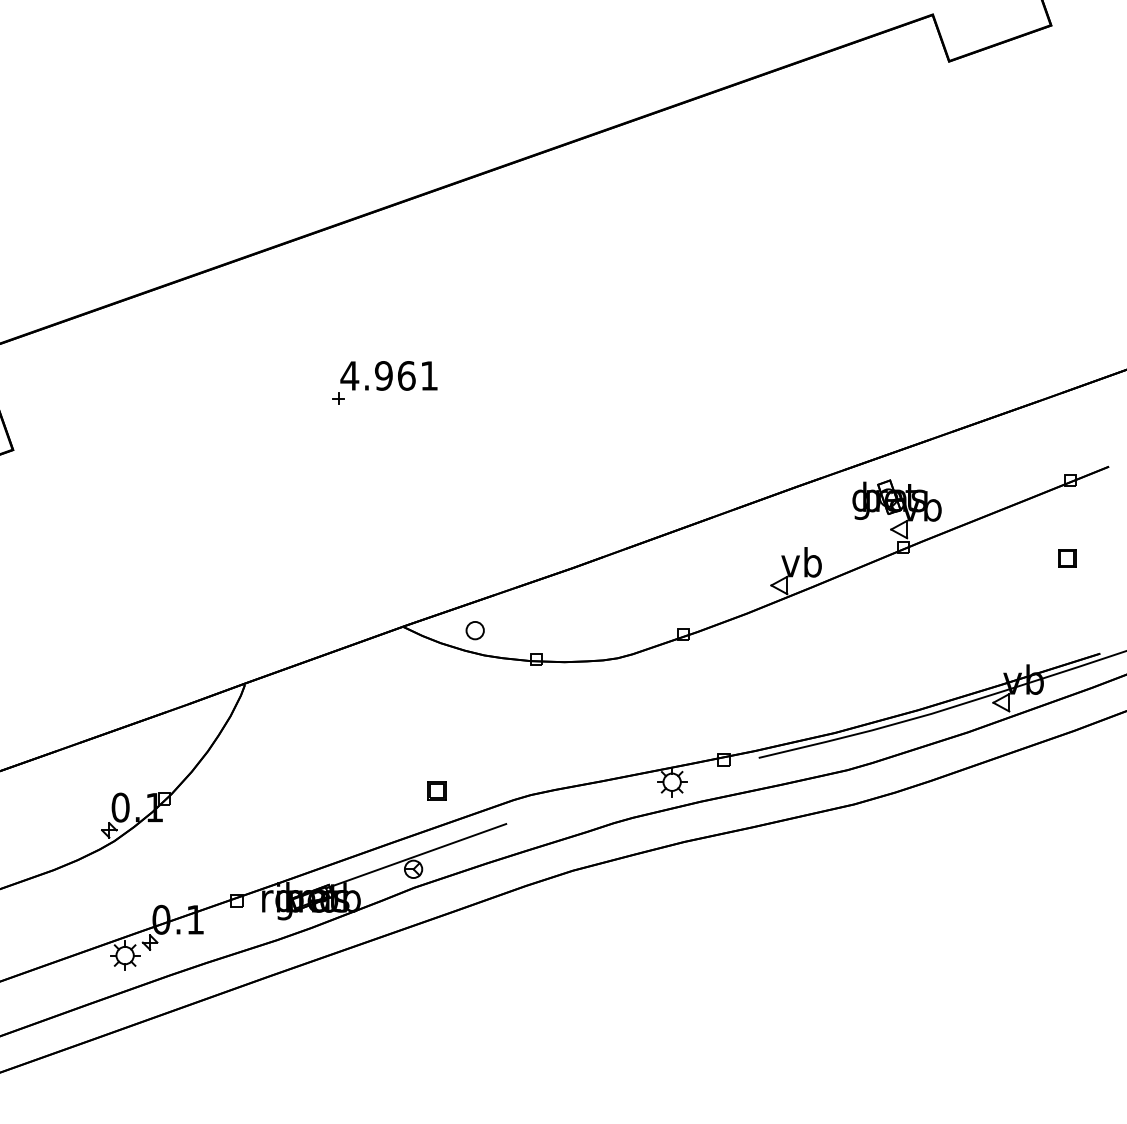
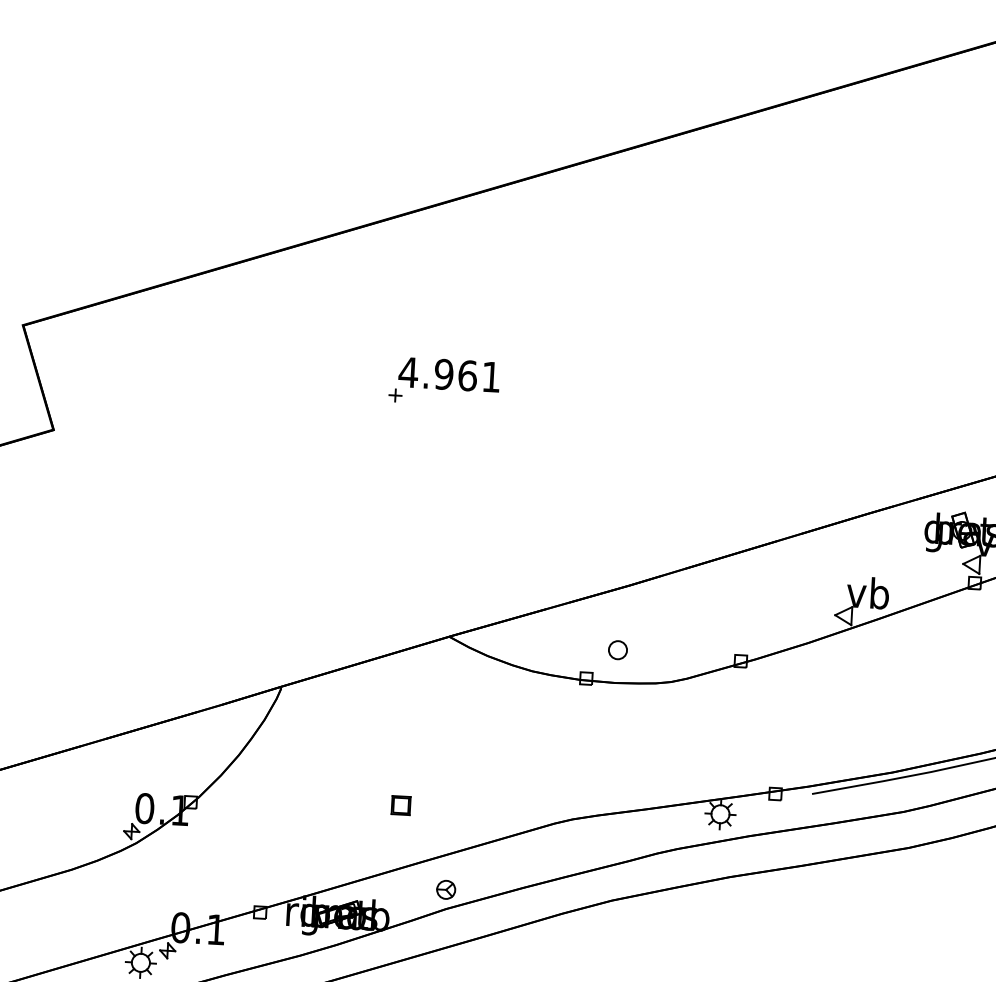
part: (474, 630) -> (617, 650), moved
part: (436, 790) -> (400, 805), moved
line: (416, 856) -> (450, 876), removed

